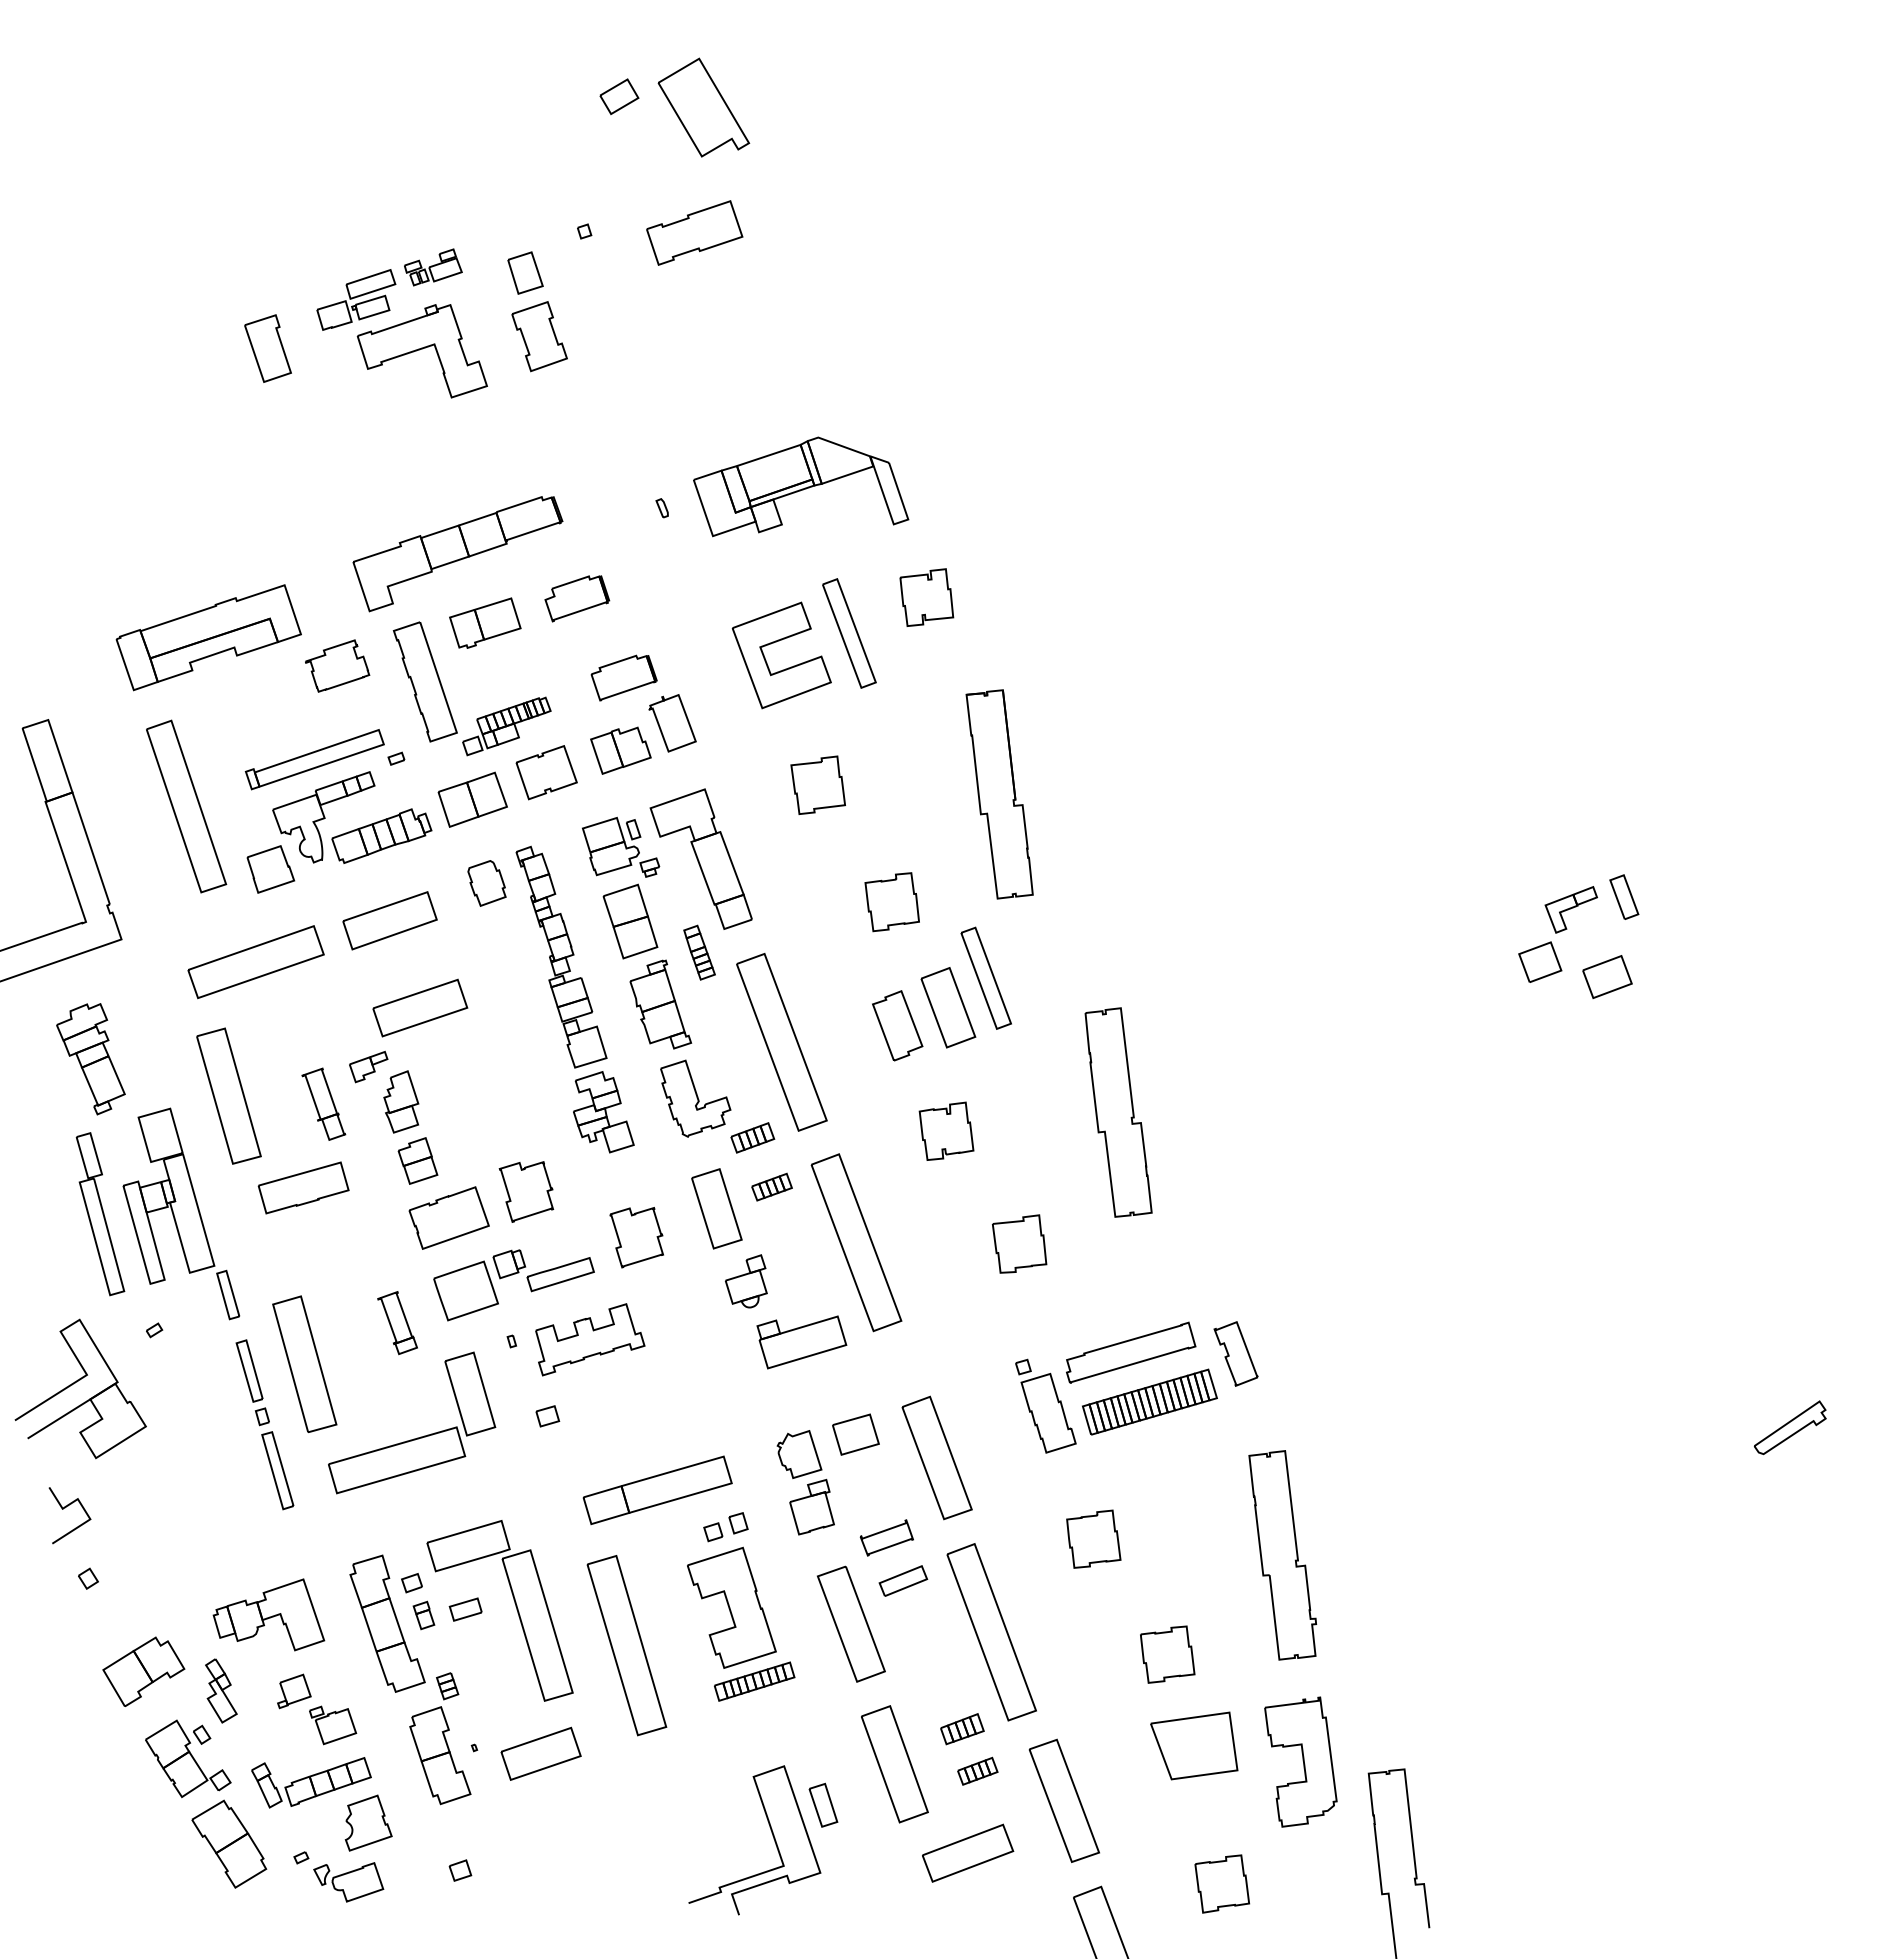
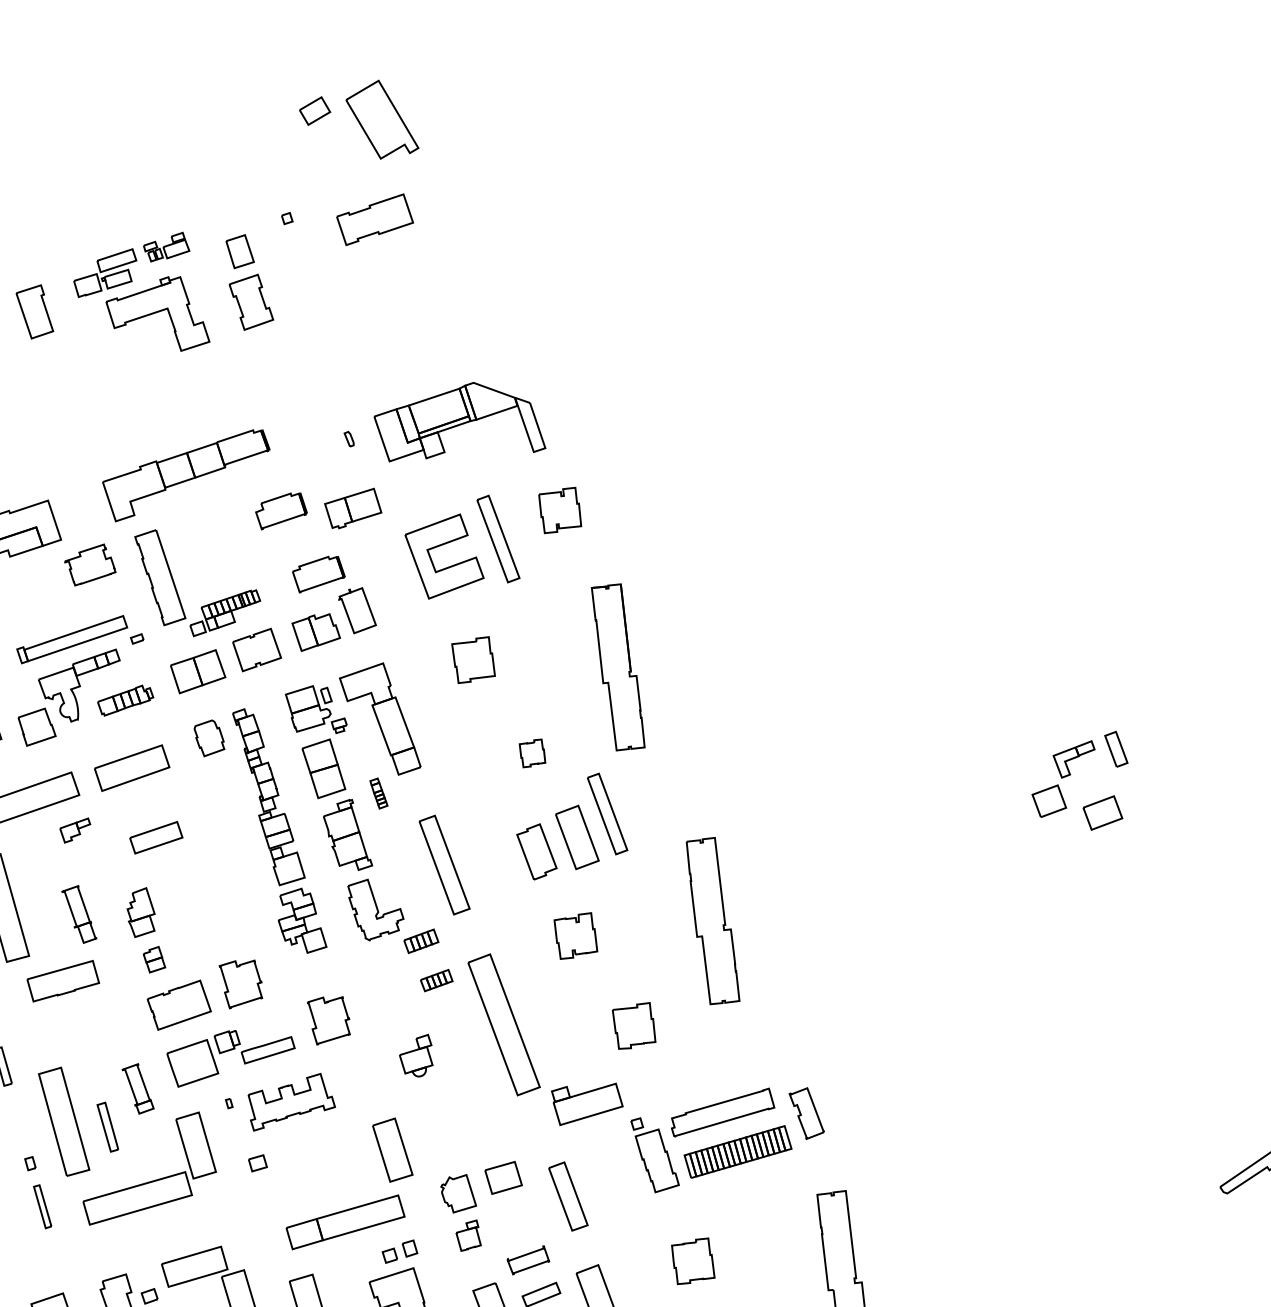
part: (485, 622) -> (353, 507), moved
part: (381, 835) -> (125, 700), size x0.7
part: (891, 902) -> (532, 753), size x0.6
part: (699, 952) -> (378, 793), size x0.7
part: (420, 1007) -> (156, 837), size x0.7
part: (781, 1042) -> (444, 865), size x0.7
part: (368, 1066) -> (75, 830), moved
part: (417, 1160) -> (154, 959), size x0.7
part: (716, 1208) -> (392, 1149), moved
part: (801, 1342) -> (587, 1104), moved
part: (249, 1370) -> (107, 1126), moved
part: (936, 1457) -> (567, 1196), size x0.7
part: (277, 1470) -> (42, 1206), size x0.7
part: (811, 1506) -> (468, 1235), size x0.7

